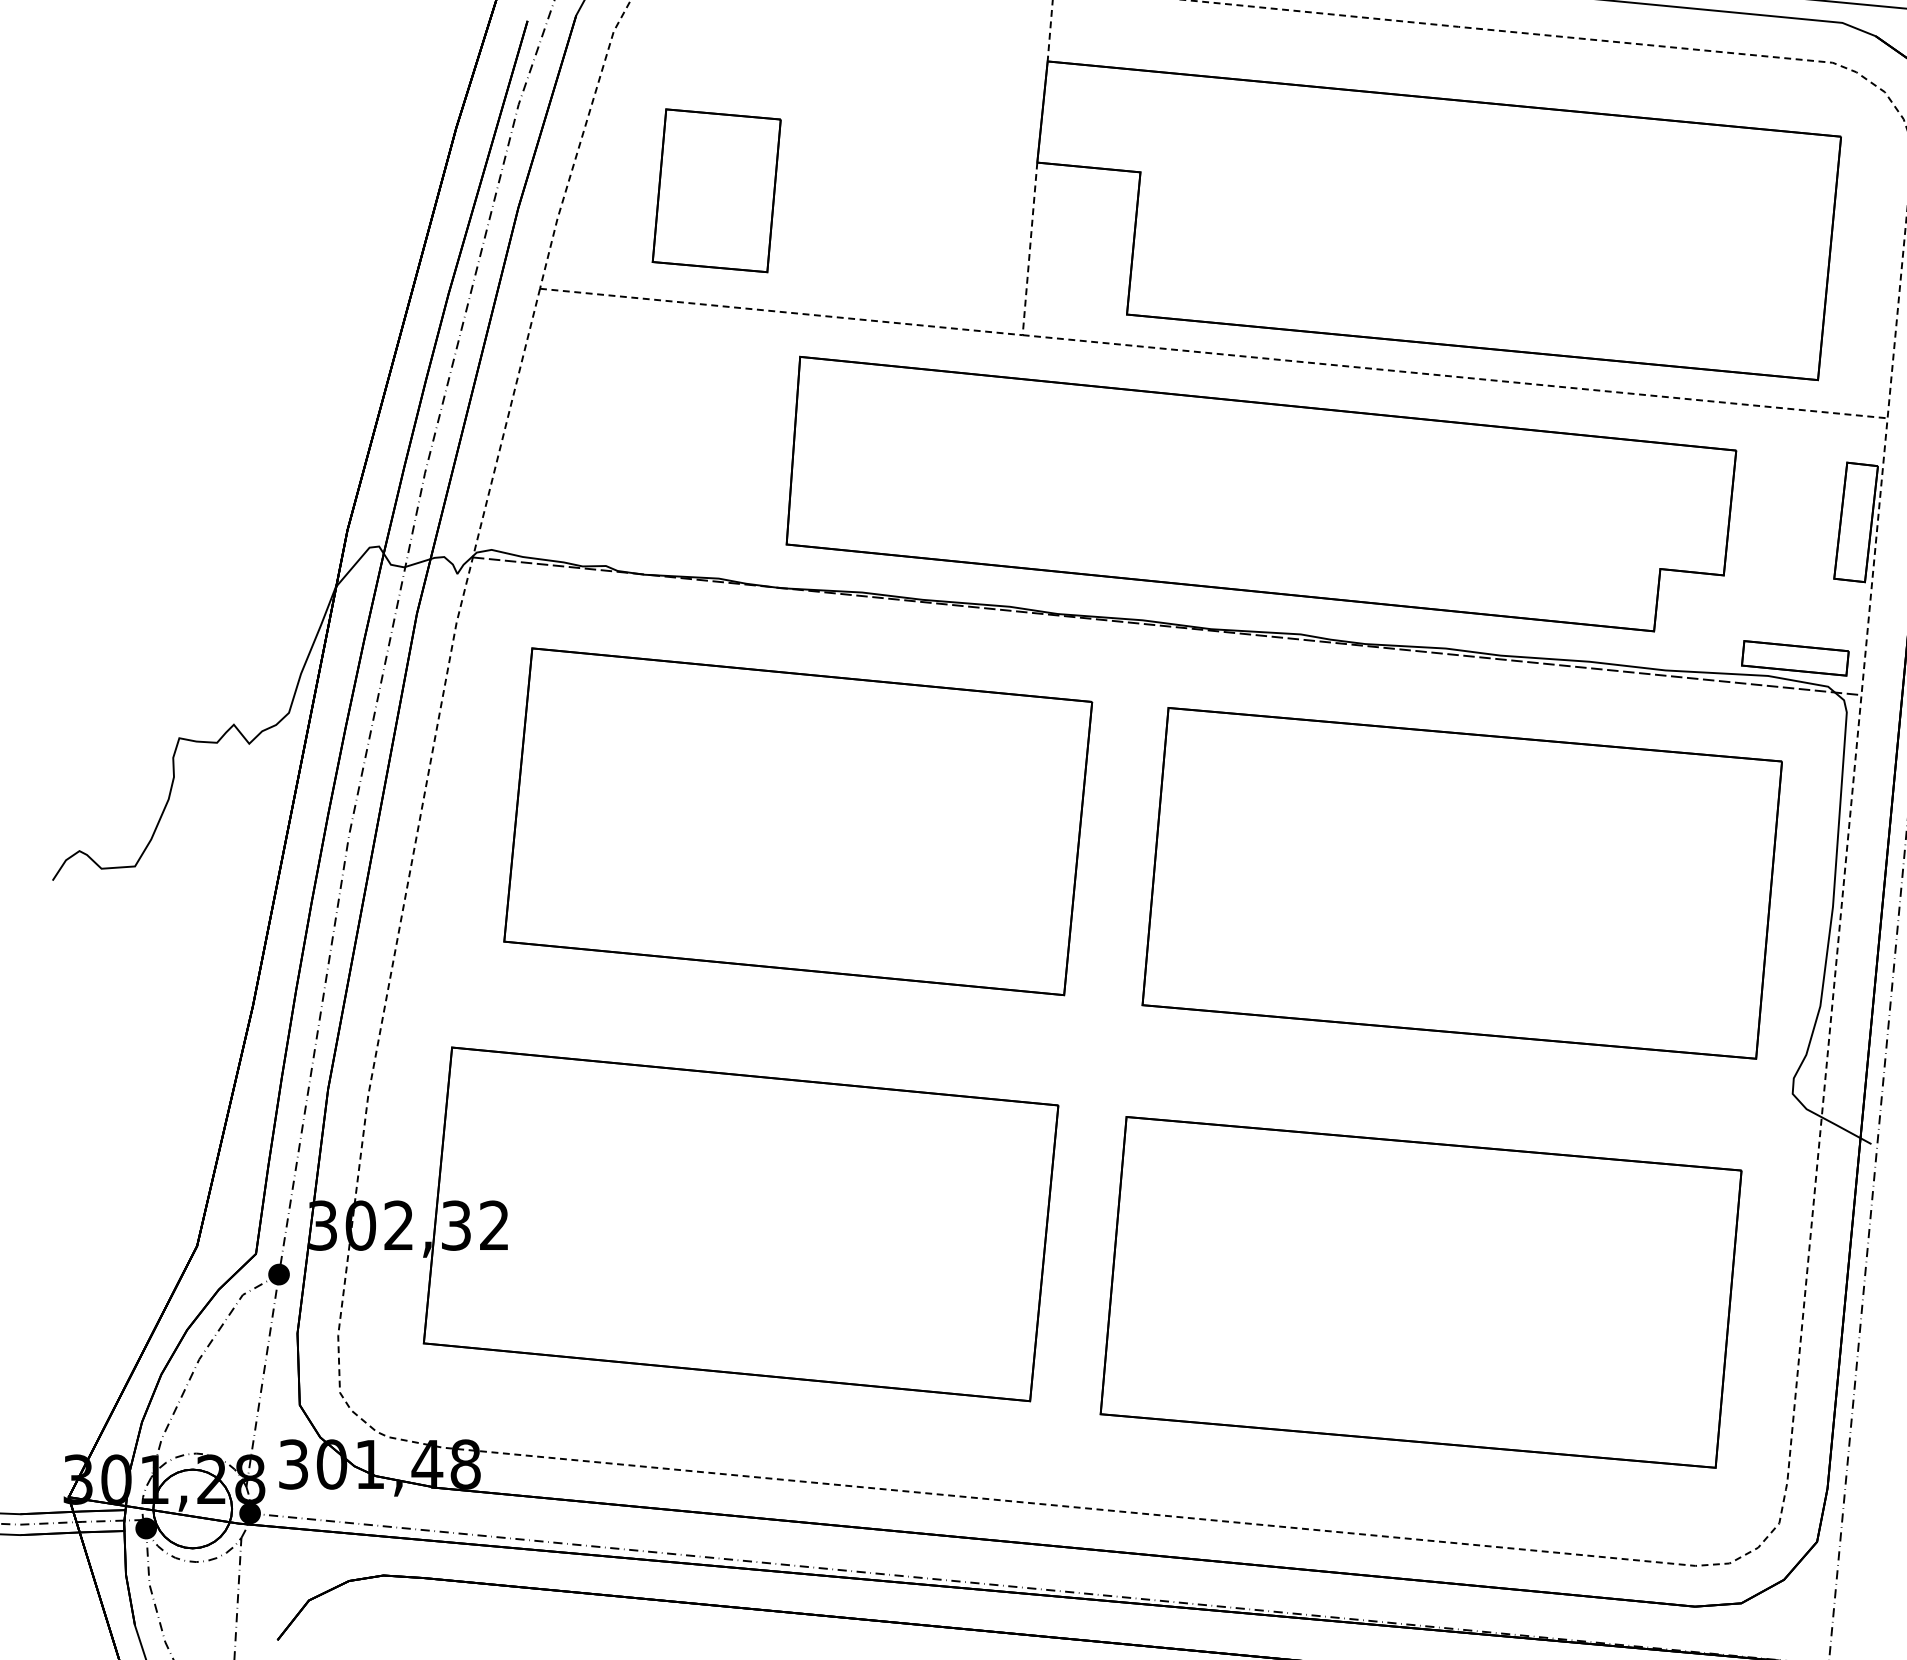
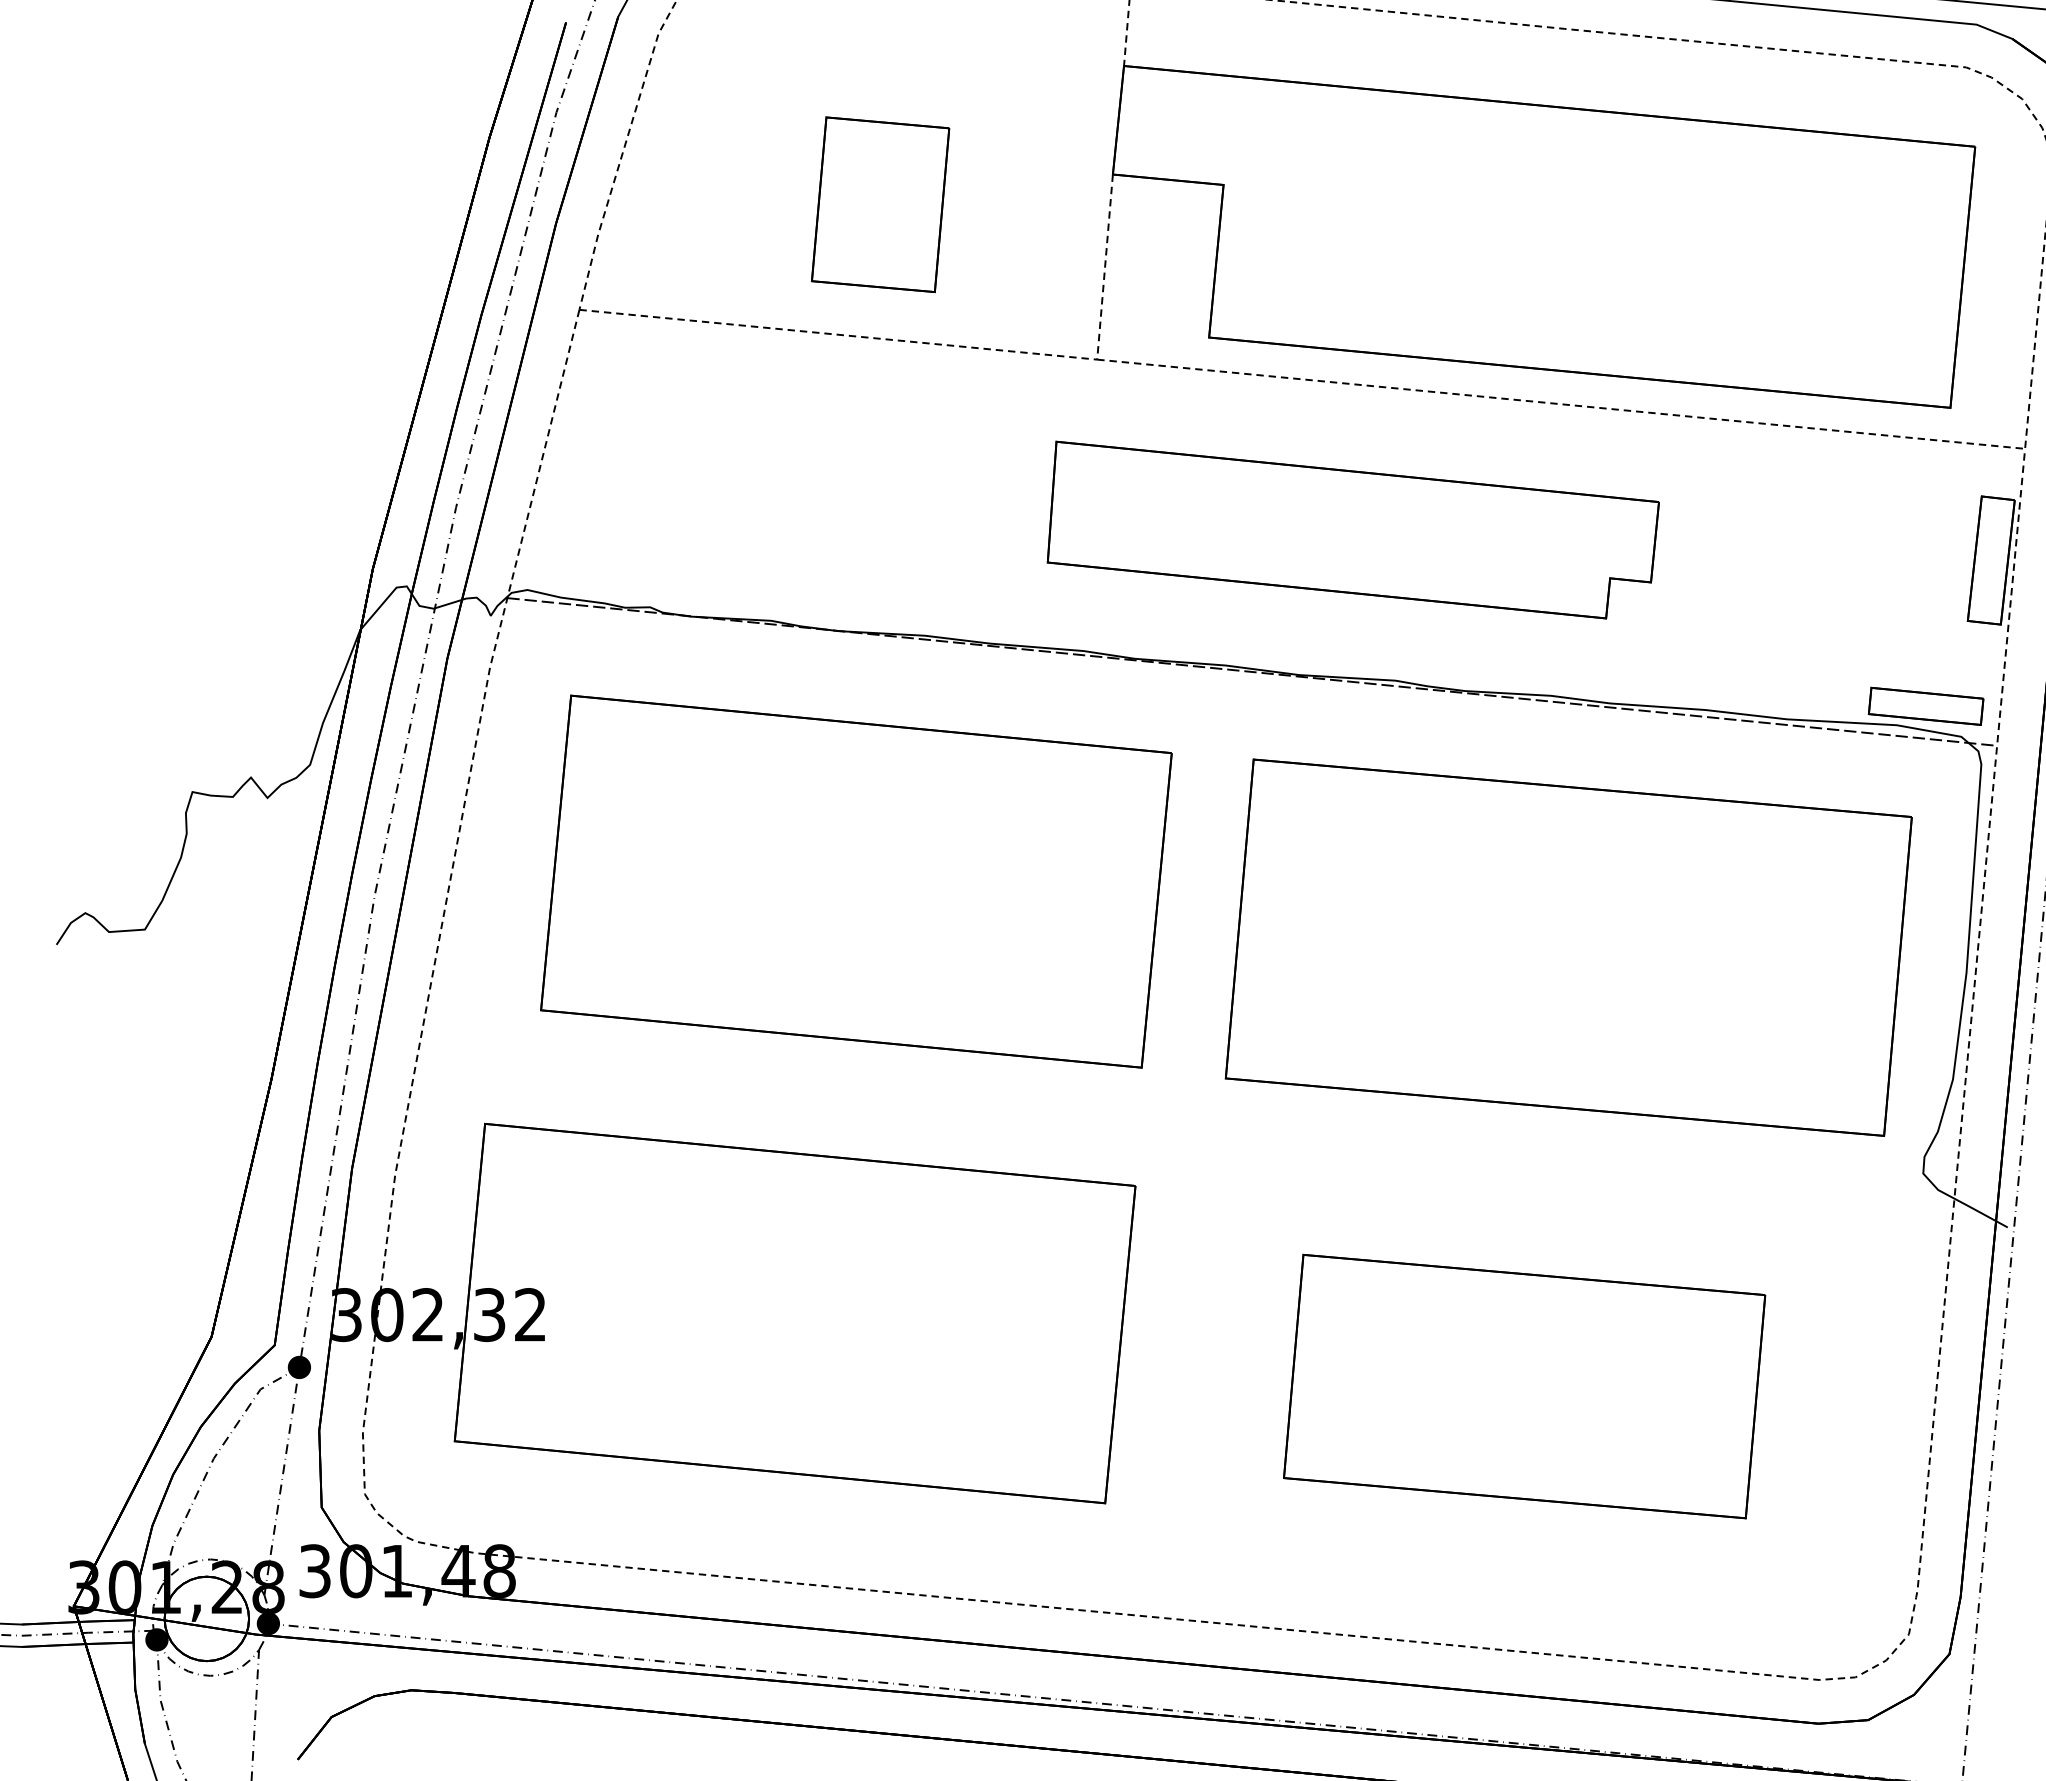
part: (716, 190) -> (880, 204), moved
part: (1261, 493) -> (1353, 529), size x0.6
part: (1420, 1292) -> (1523, 1386), size x0.7

